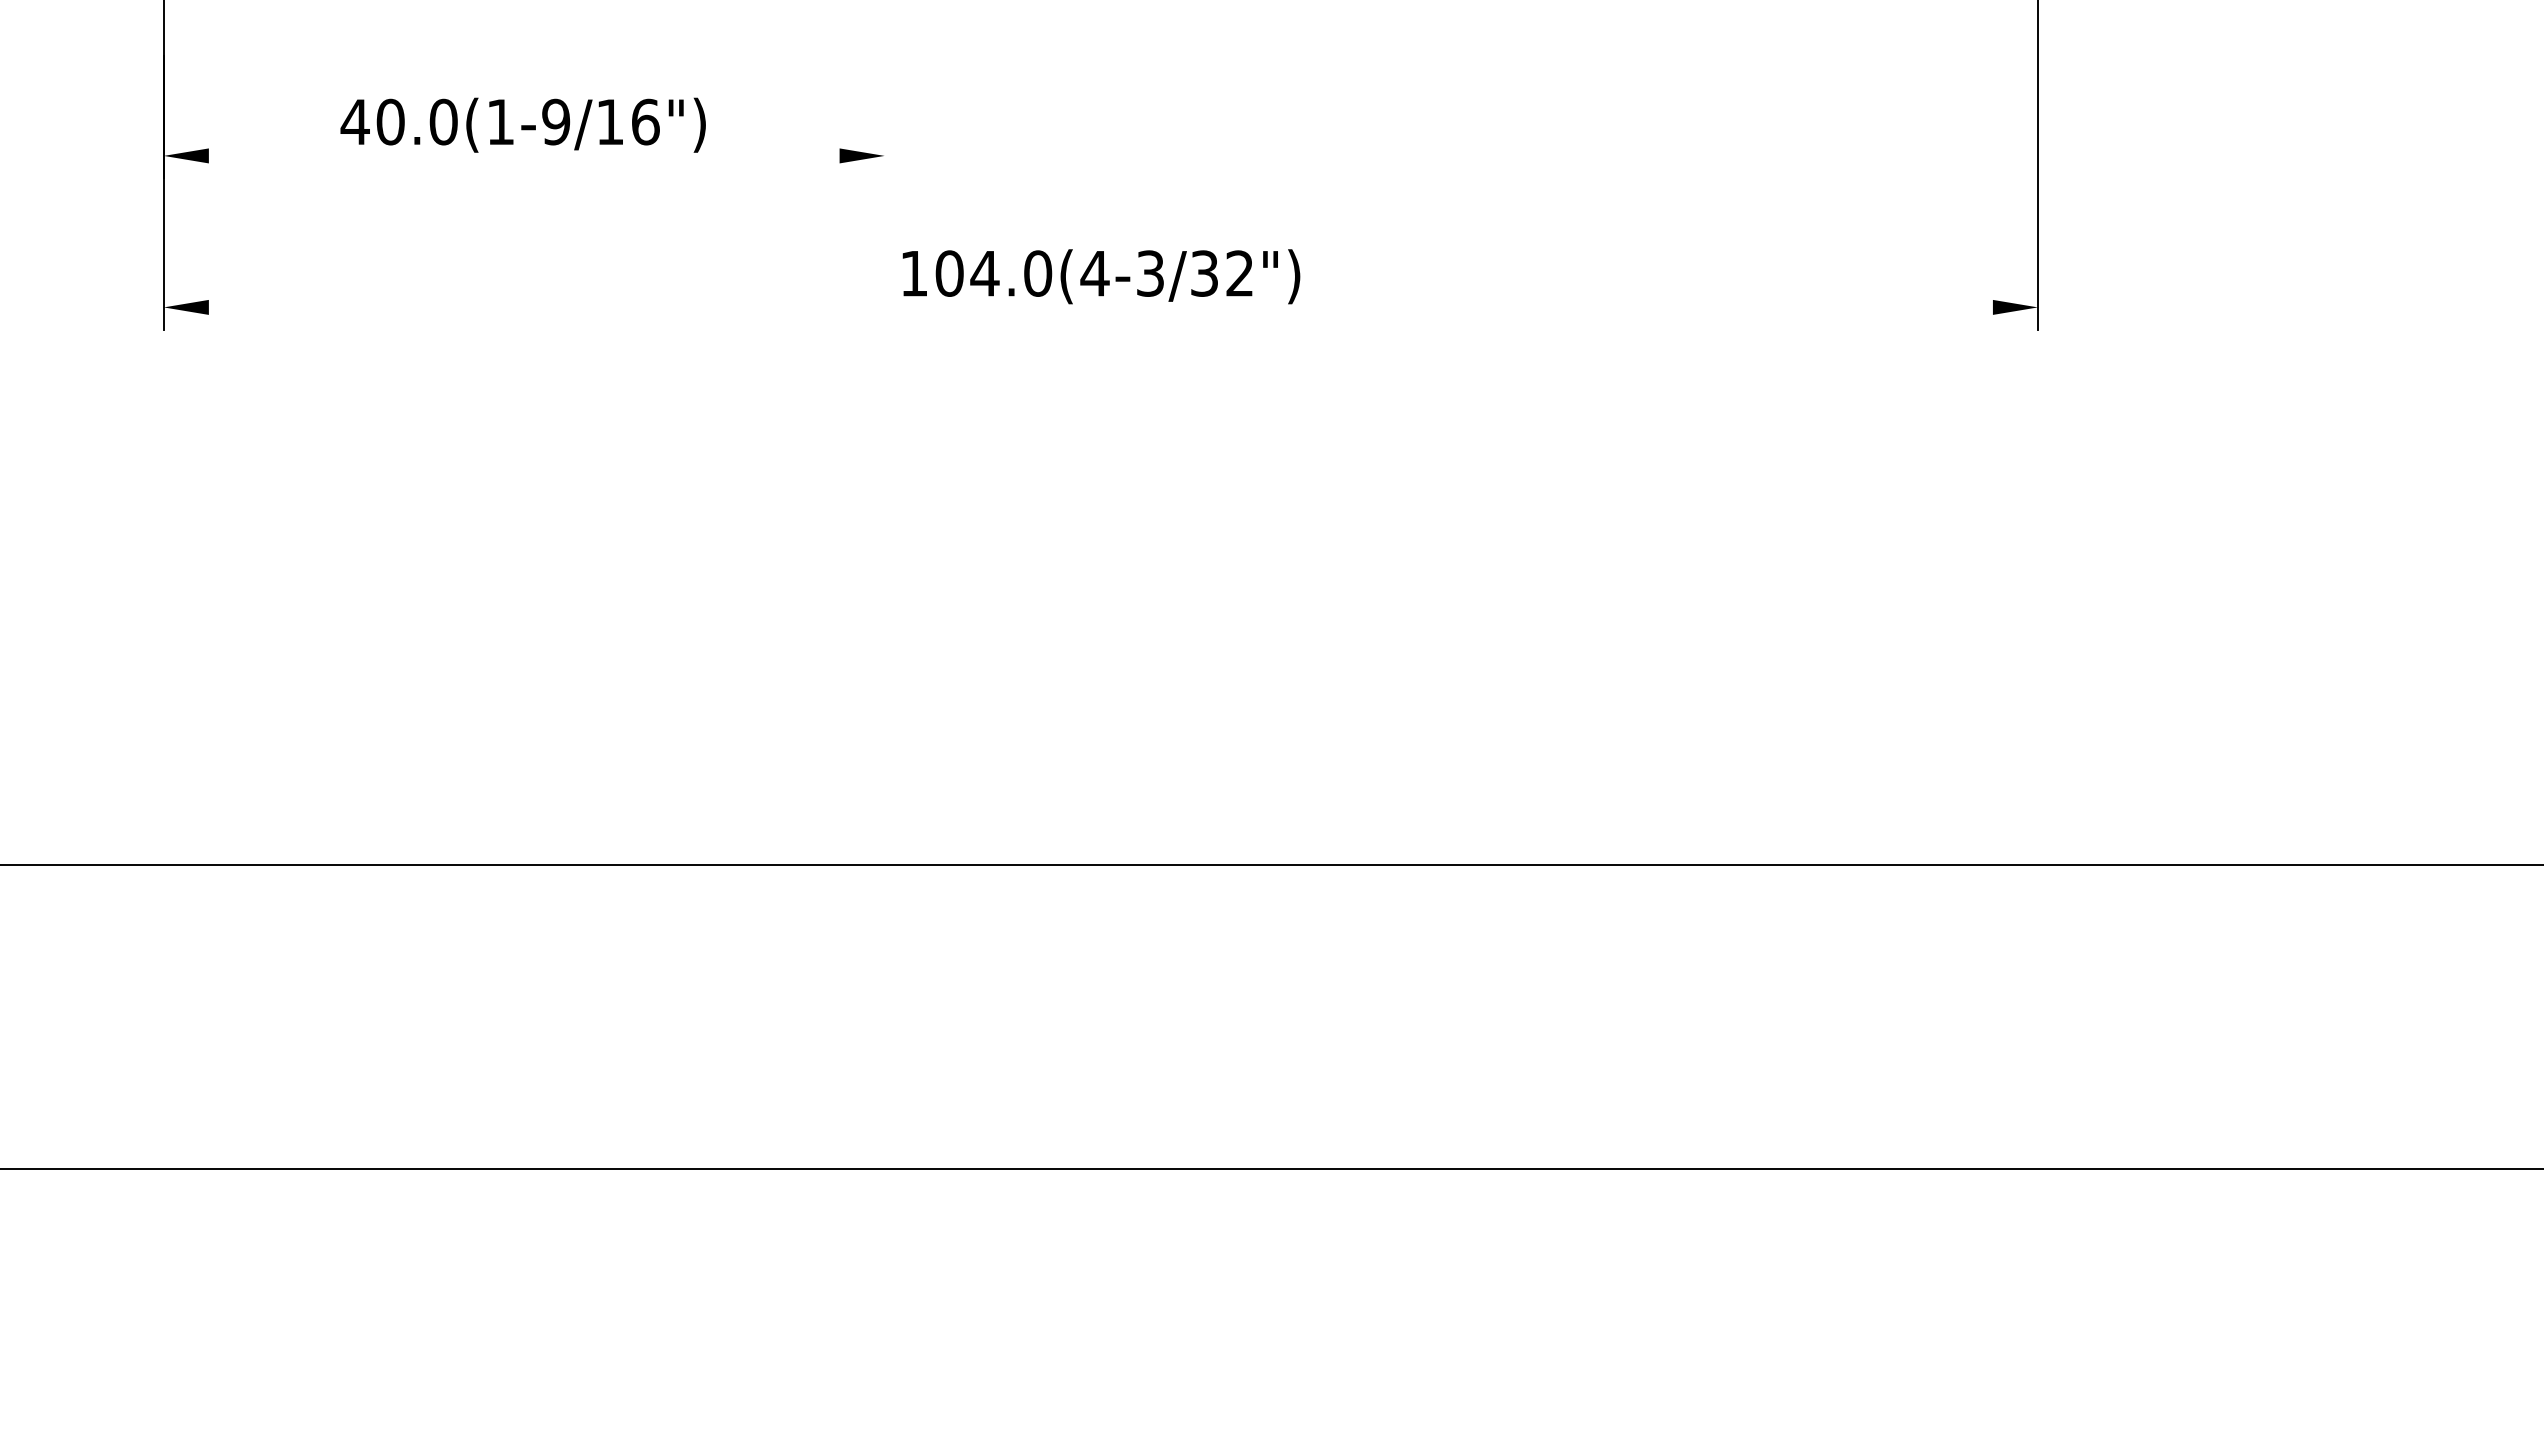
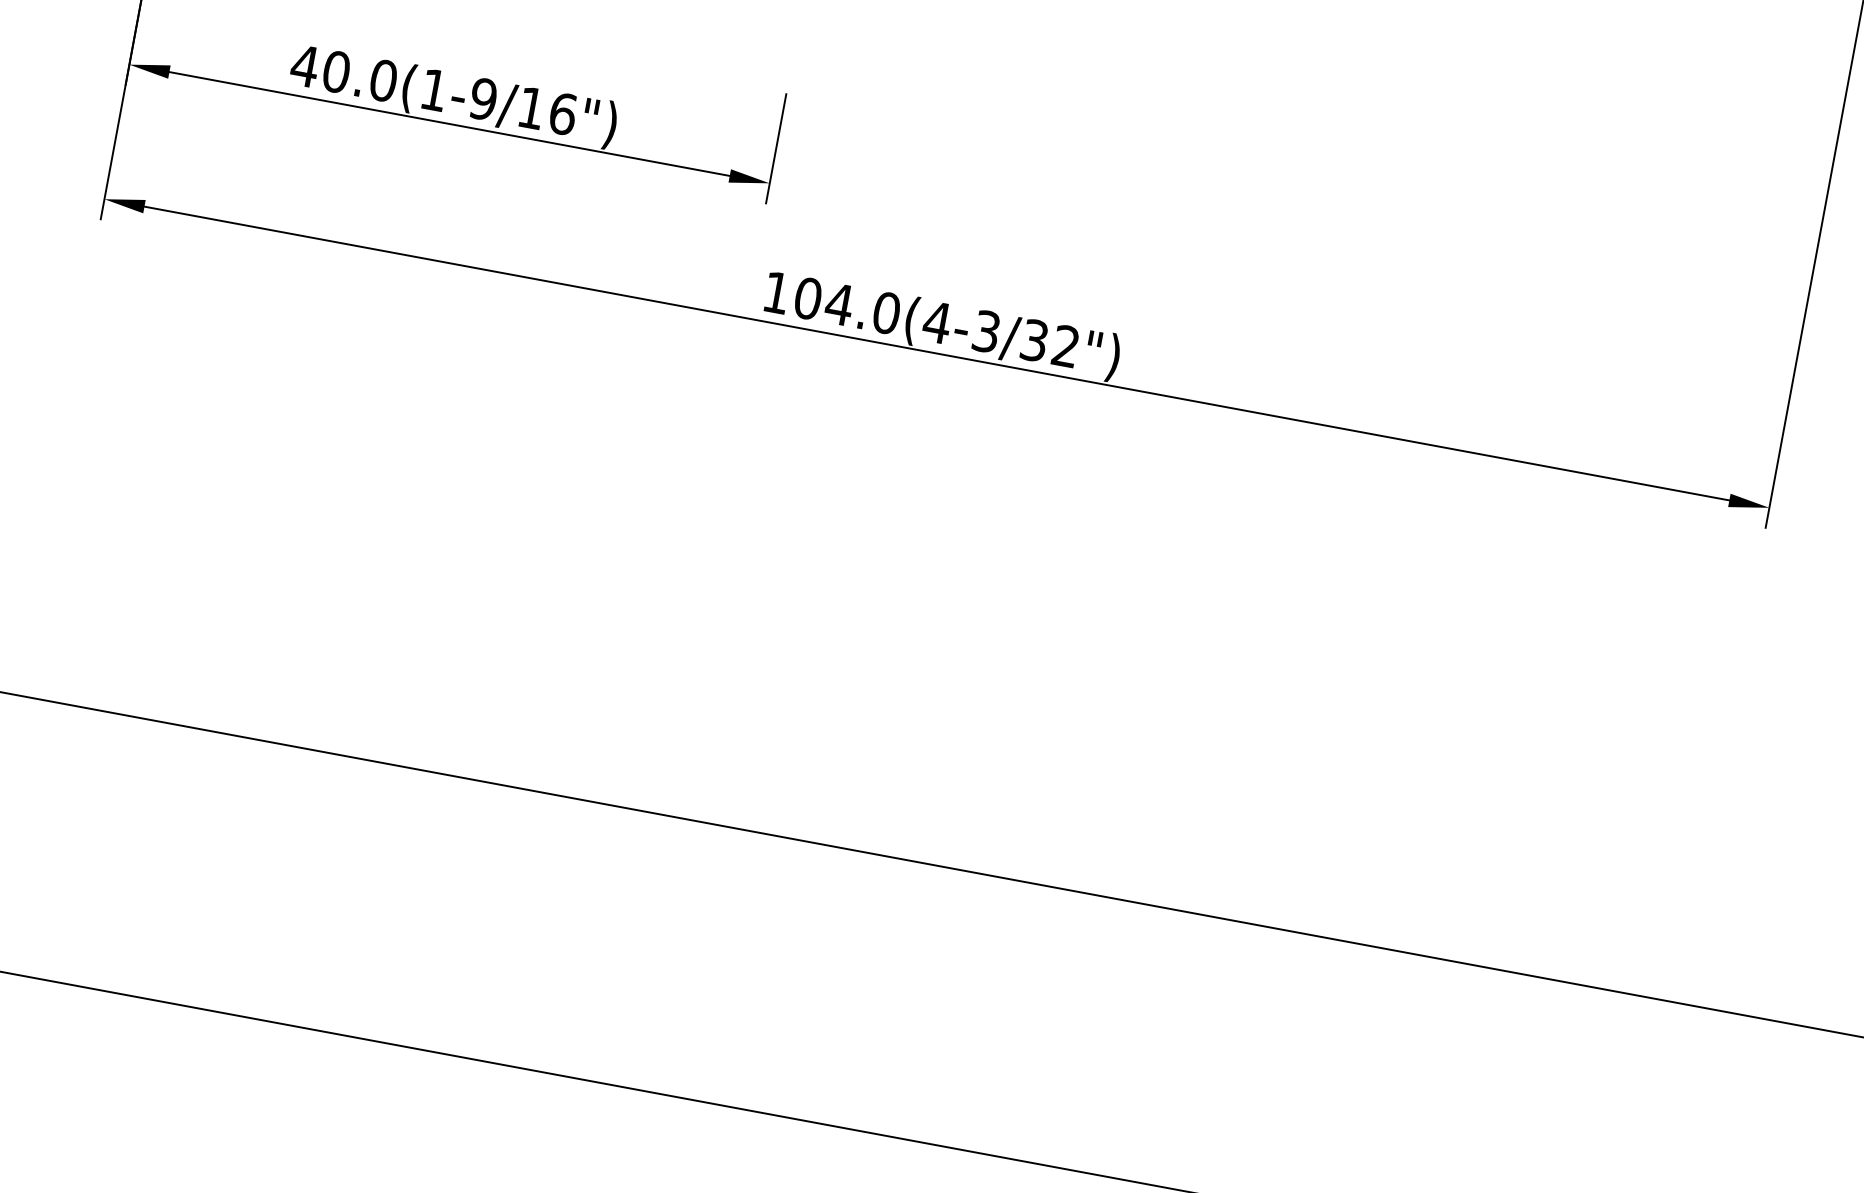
line: (884, 116) -> (776, 148), added
line: (523, 155) -> (448, 123), added
line: (1100, 307) -> (936, 353), added

